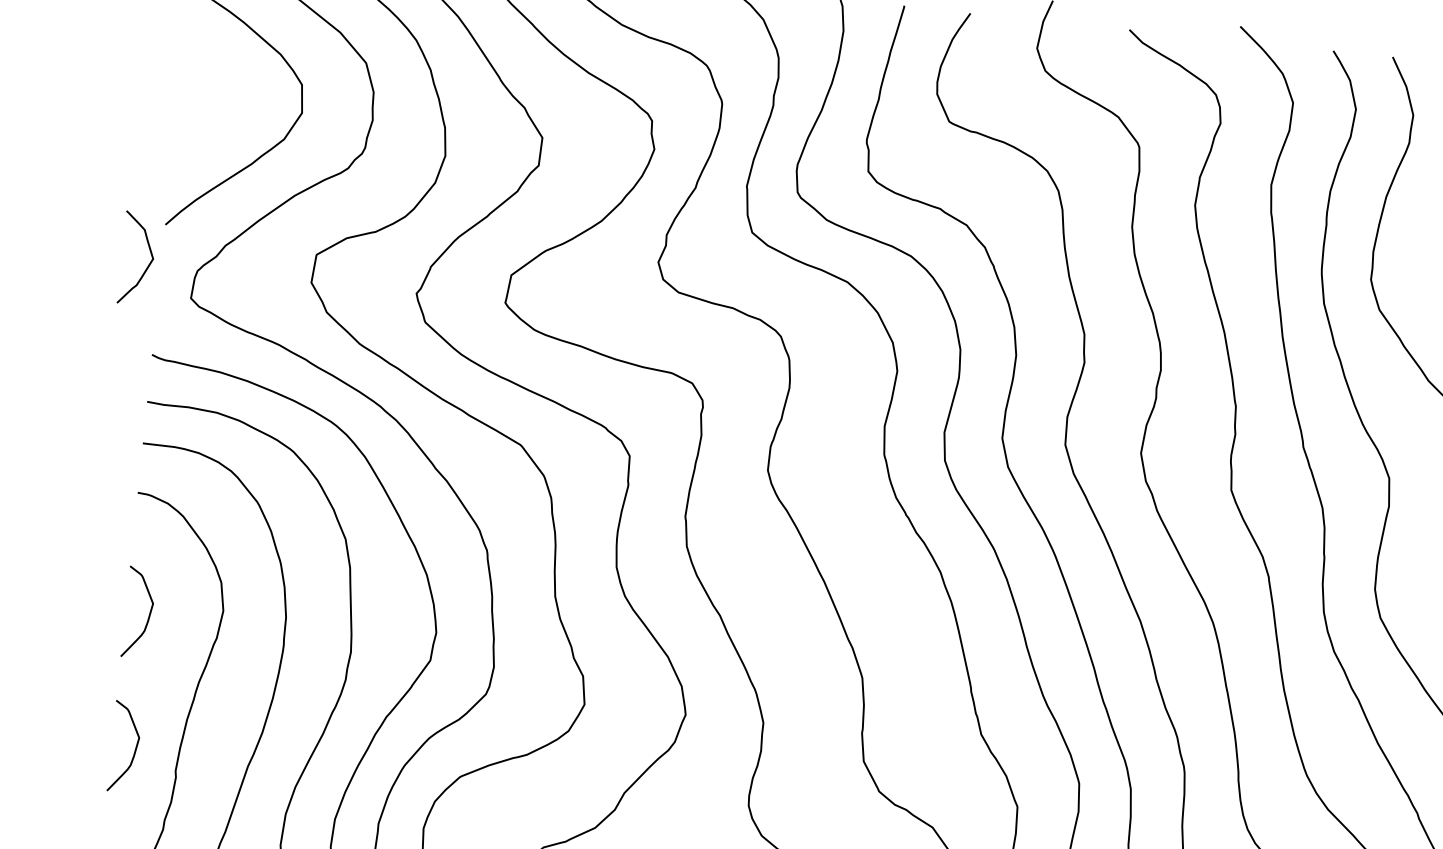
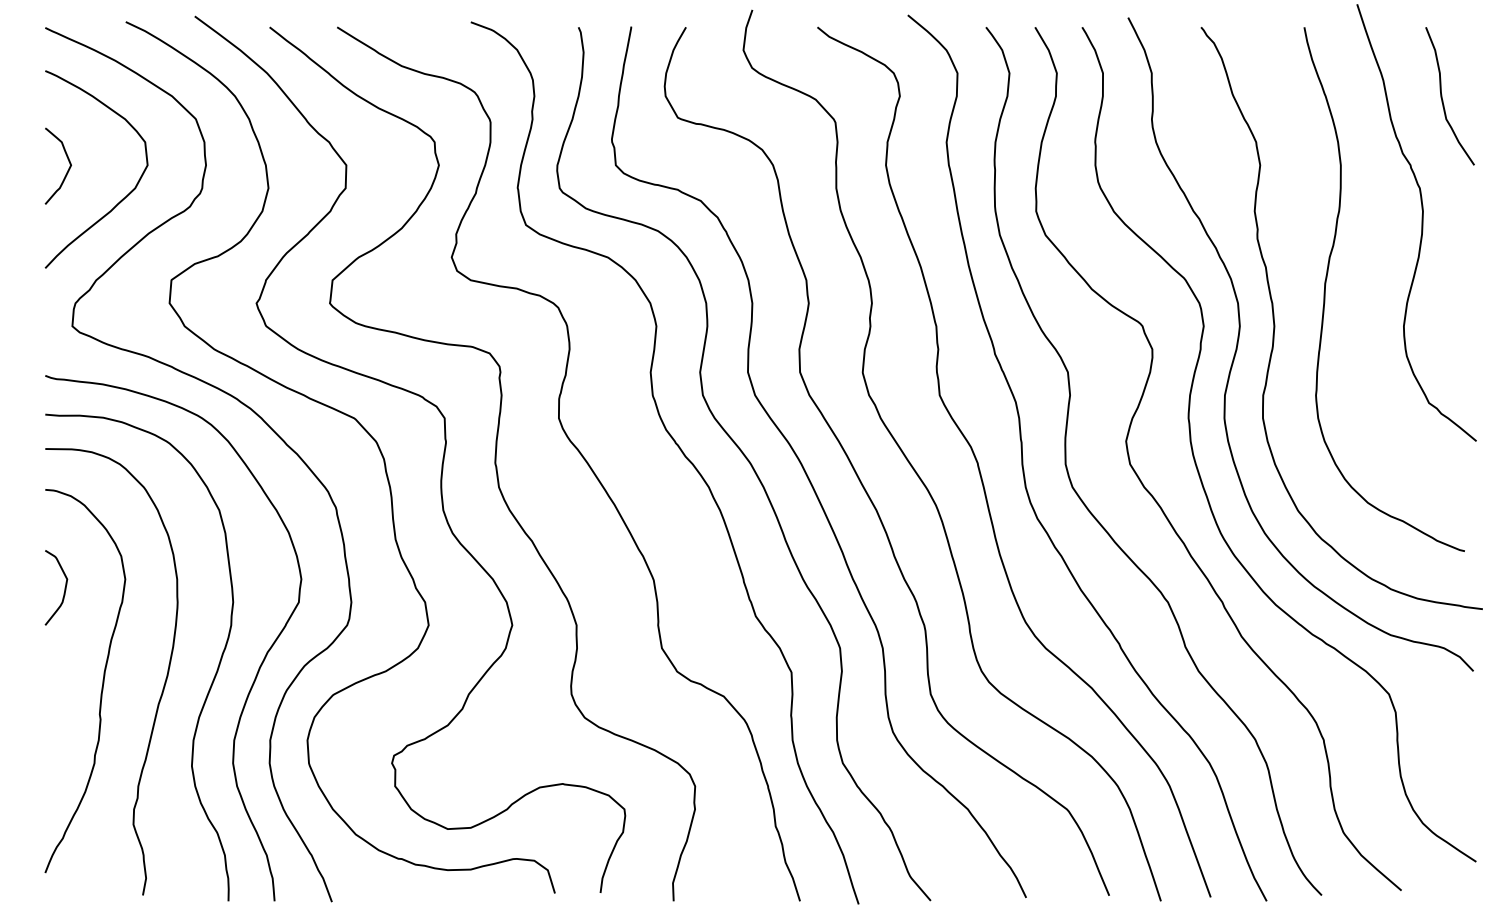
curve: (148, 264) -> (67, 170), moved
curve: (134, 747) -> (64, 698), removed

